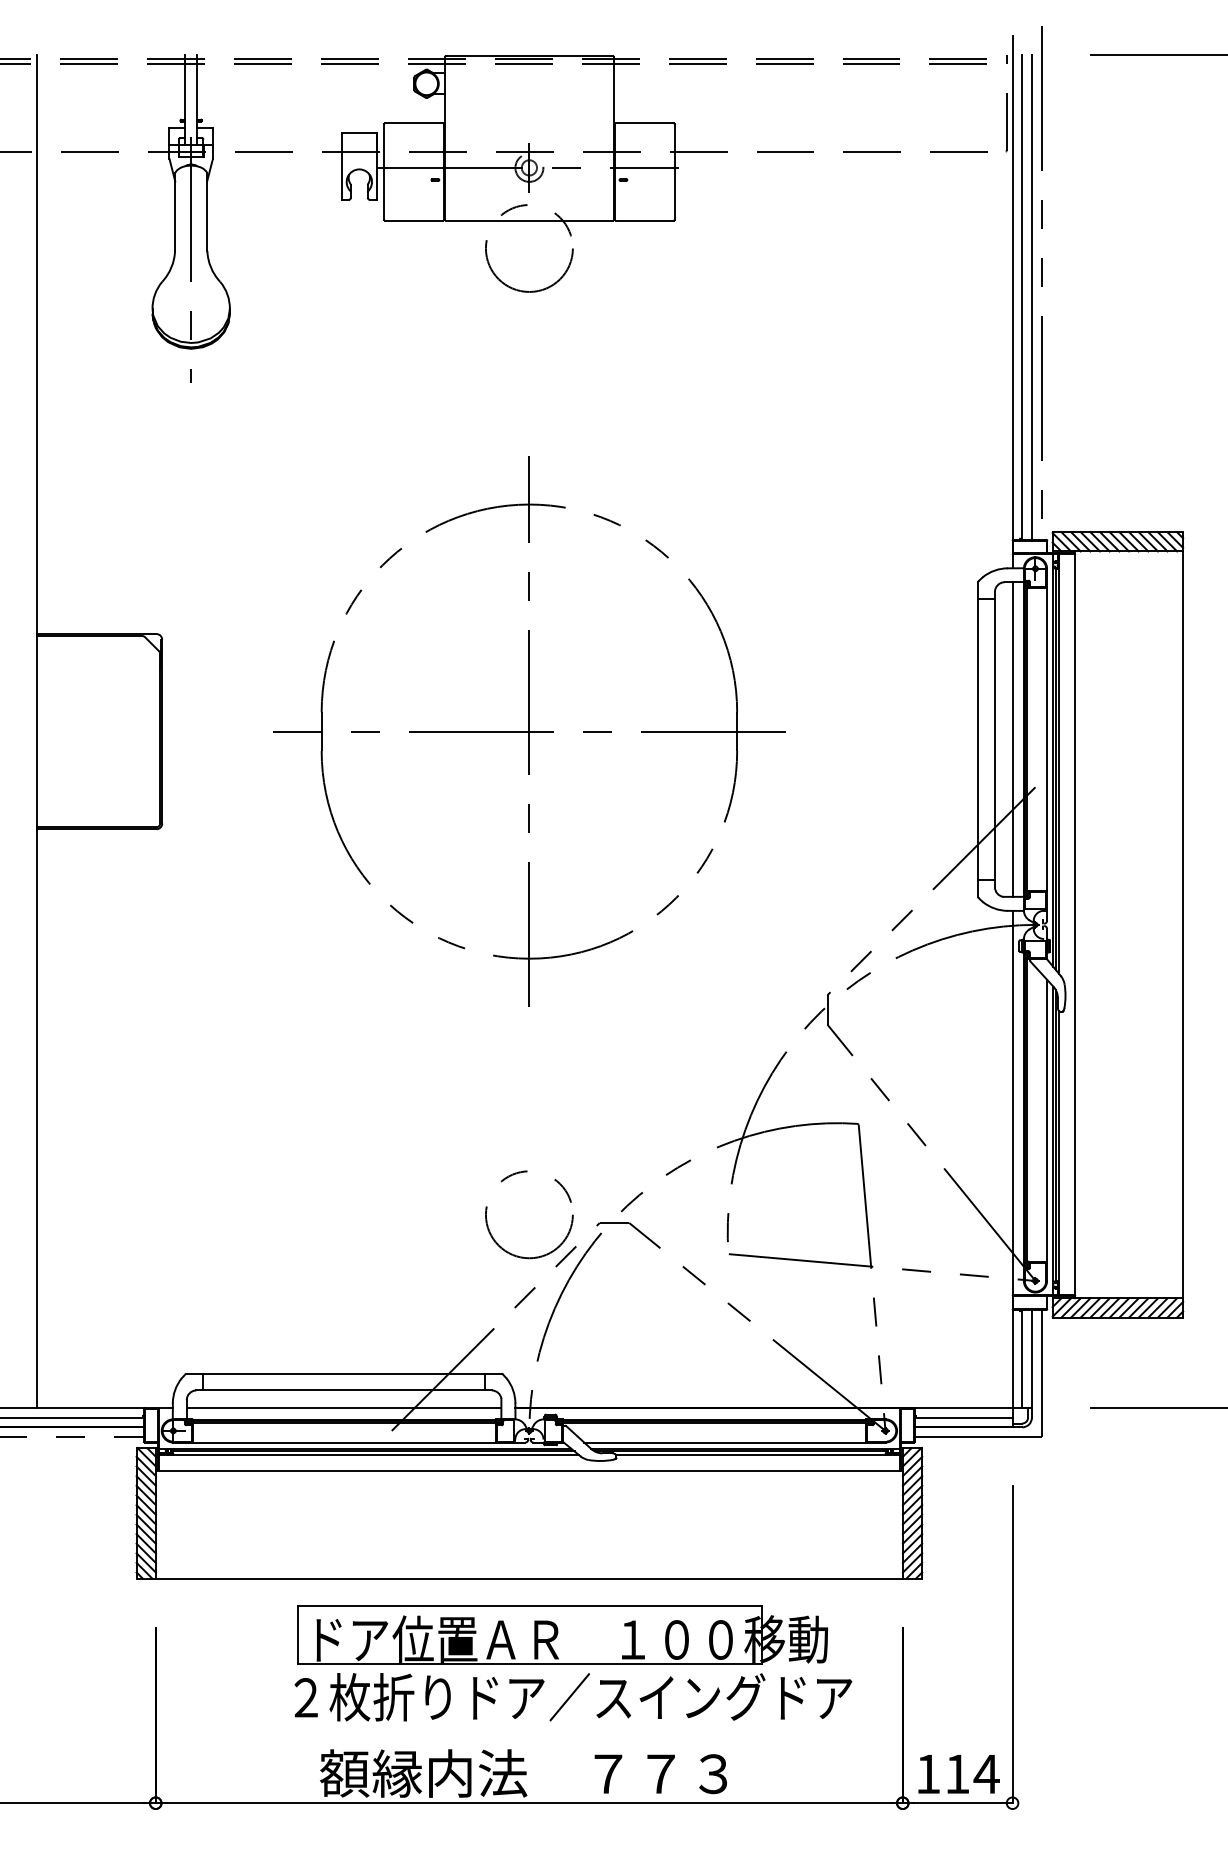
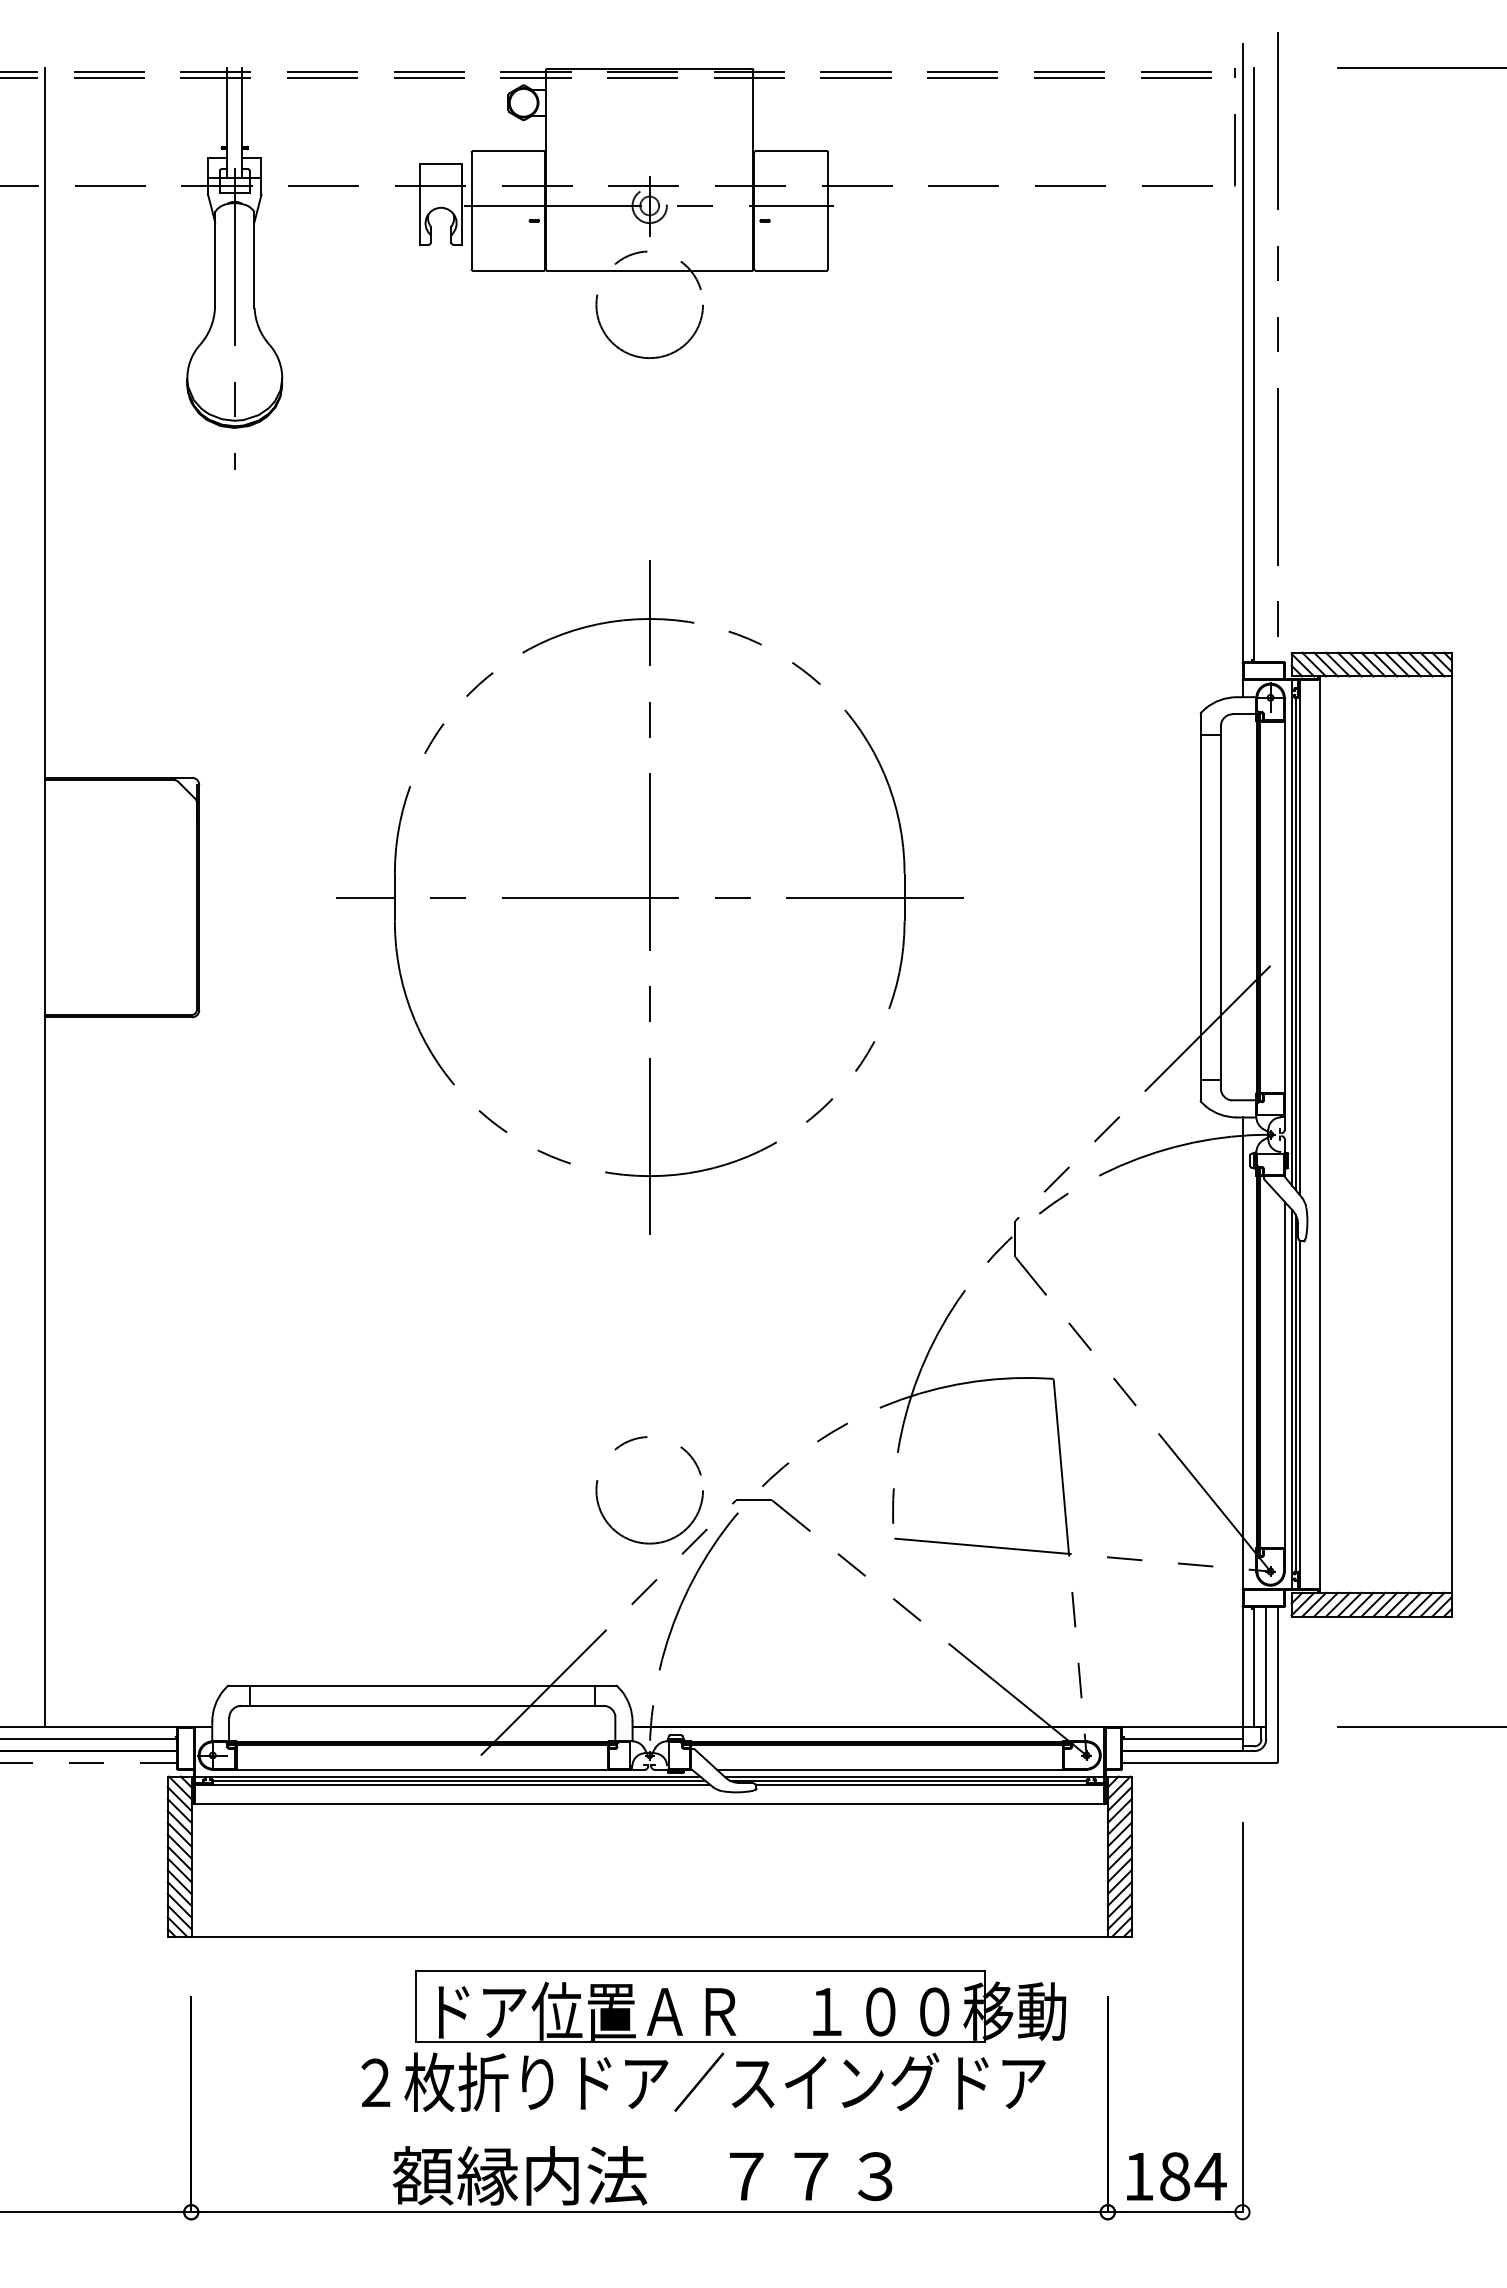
line: (1032, 297) -> (1266, 364), removed
line: (1012, 739) -> (1242, 907), removed
line: (344, 1408) -> (422, 1727), removed
part: (562, 1635) -> (740, 2006), moved
text: (957, 1774) -> (1175, 2176), 114 -> 184

